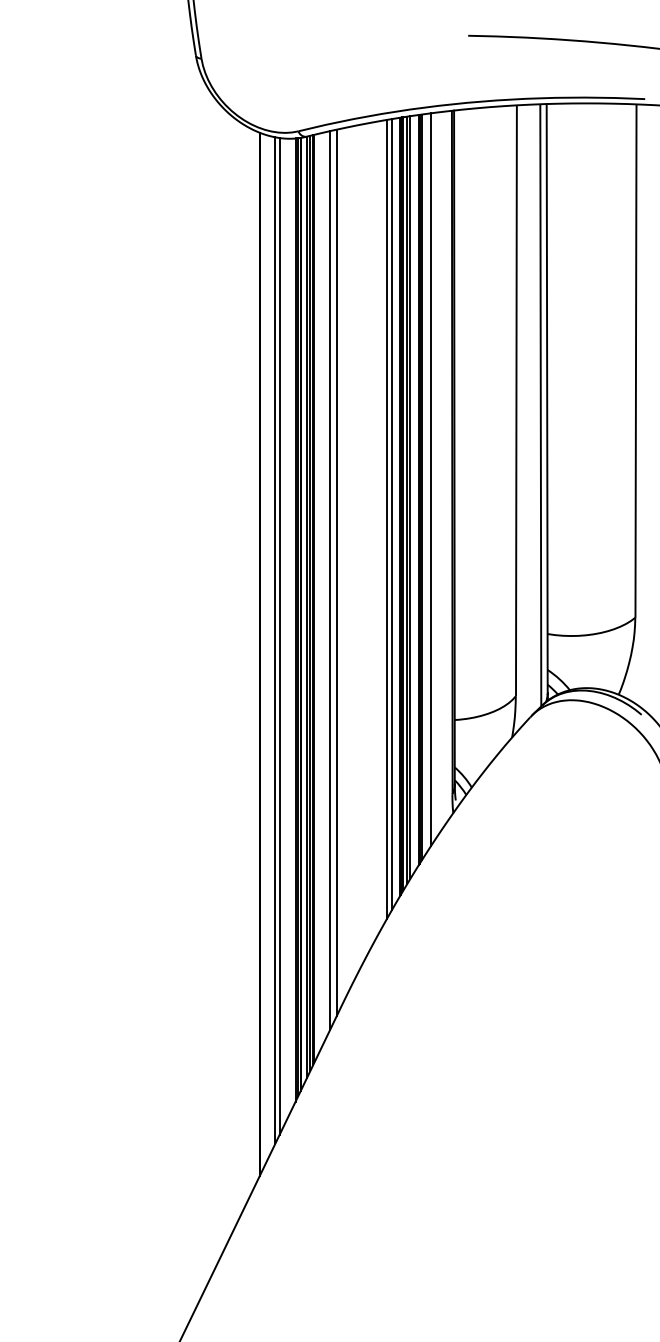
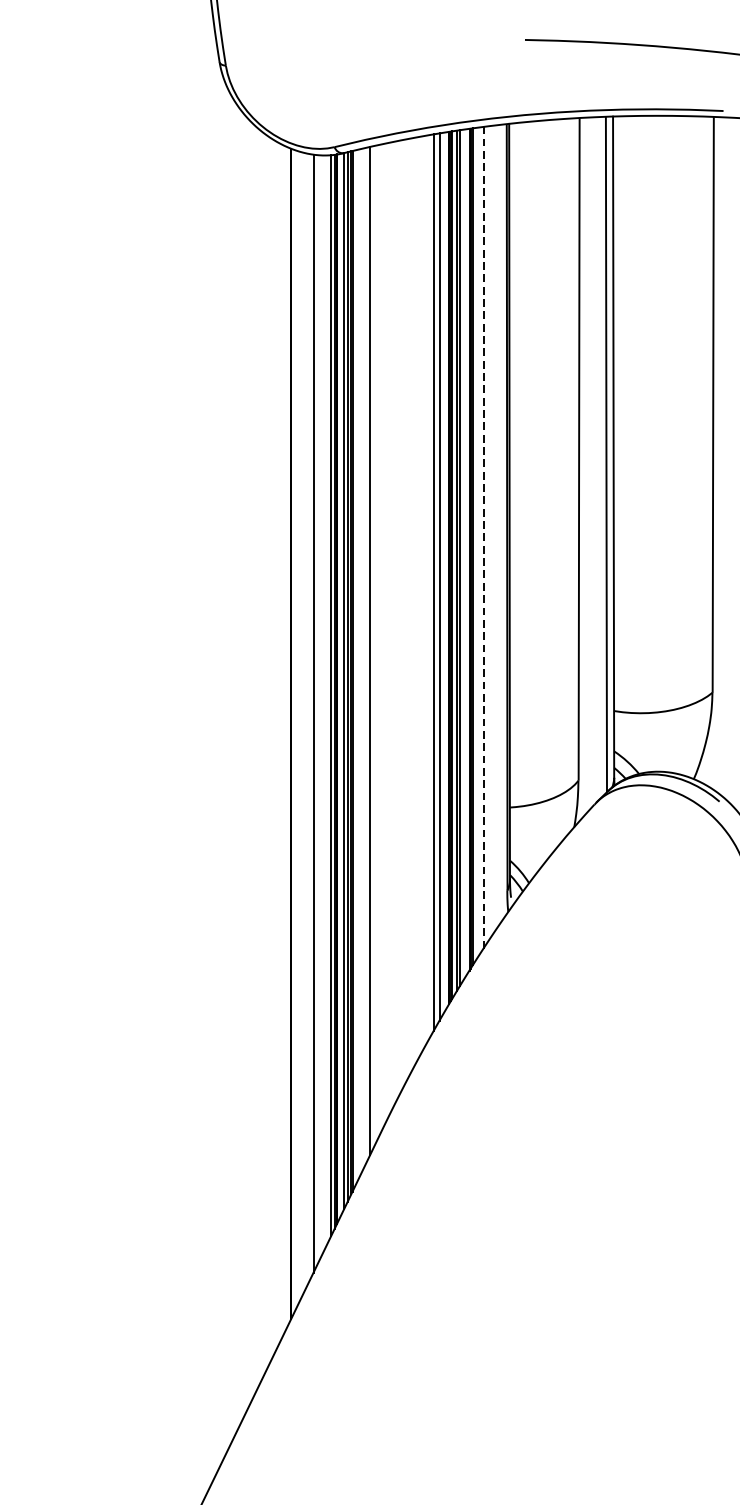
line: (431, 479) -> (483, 537), solid -> dashed
line: (336, 572) -> (377, 642), removed
line: (275, 640) -> (308, 718), removed

